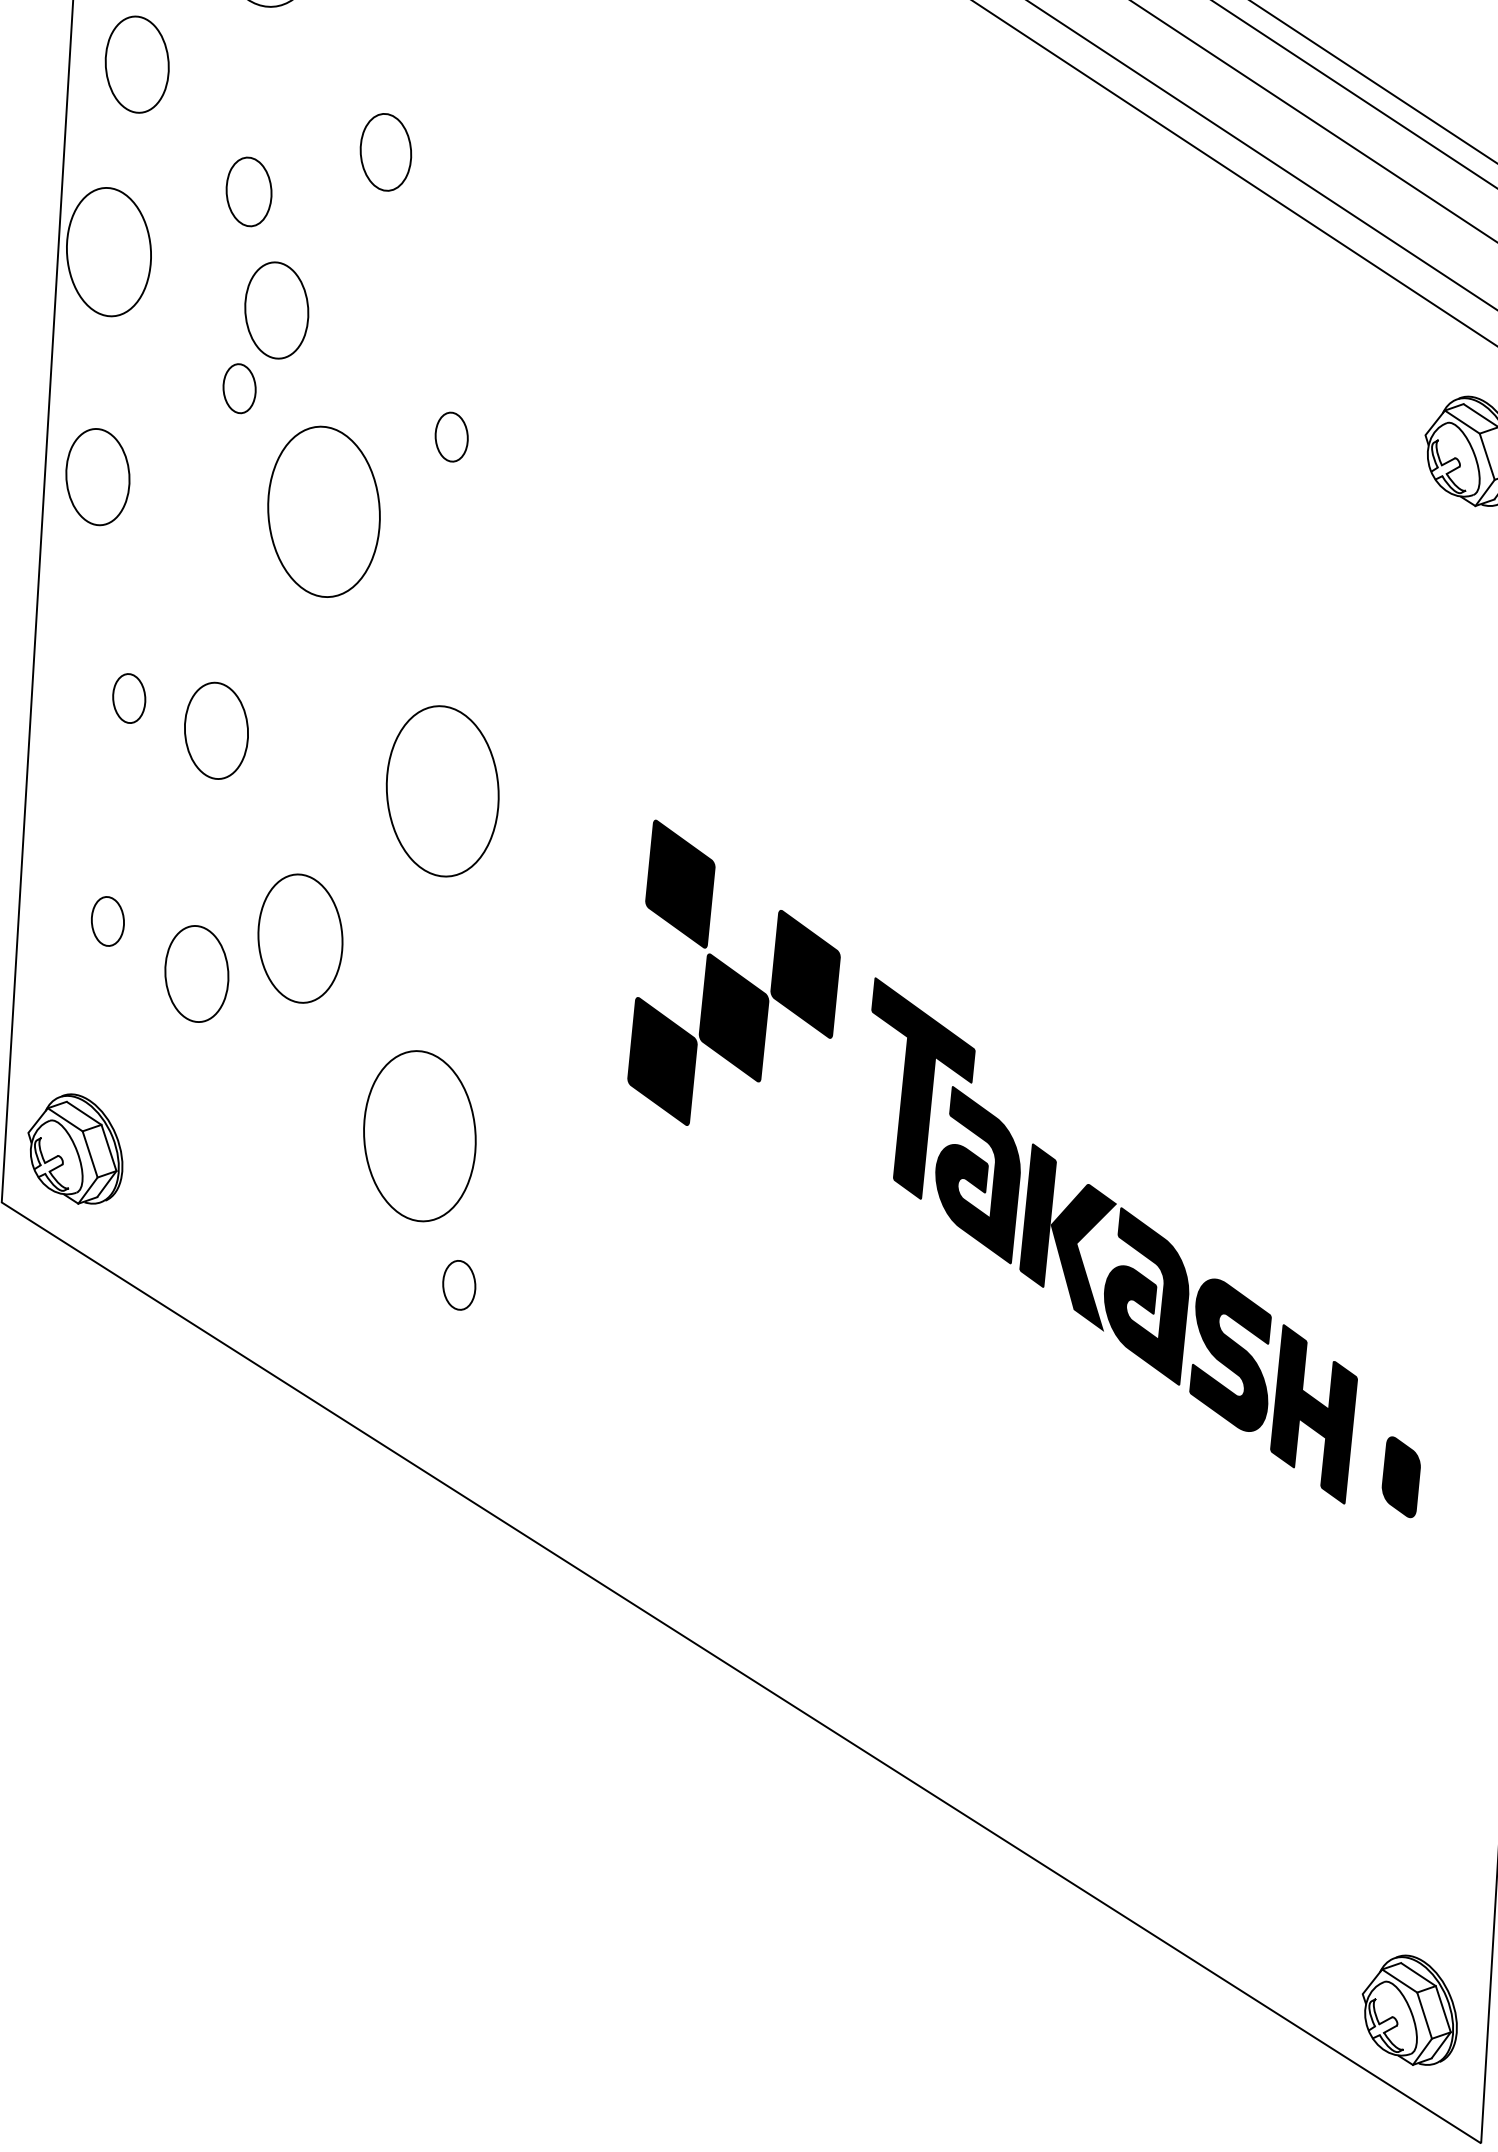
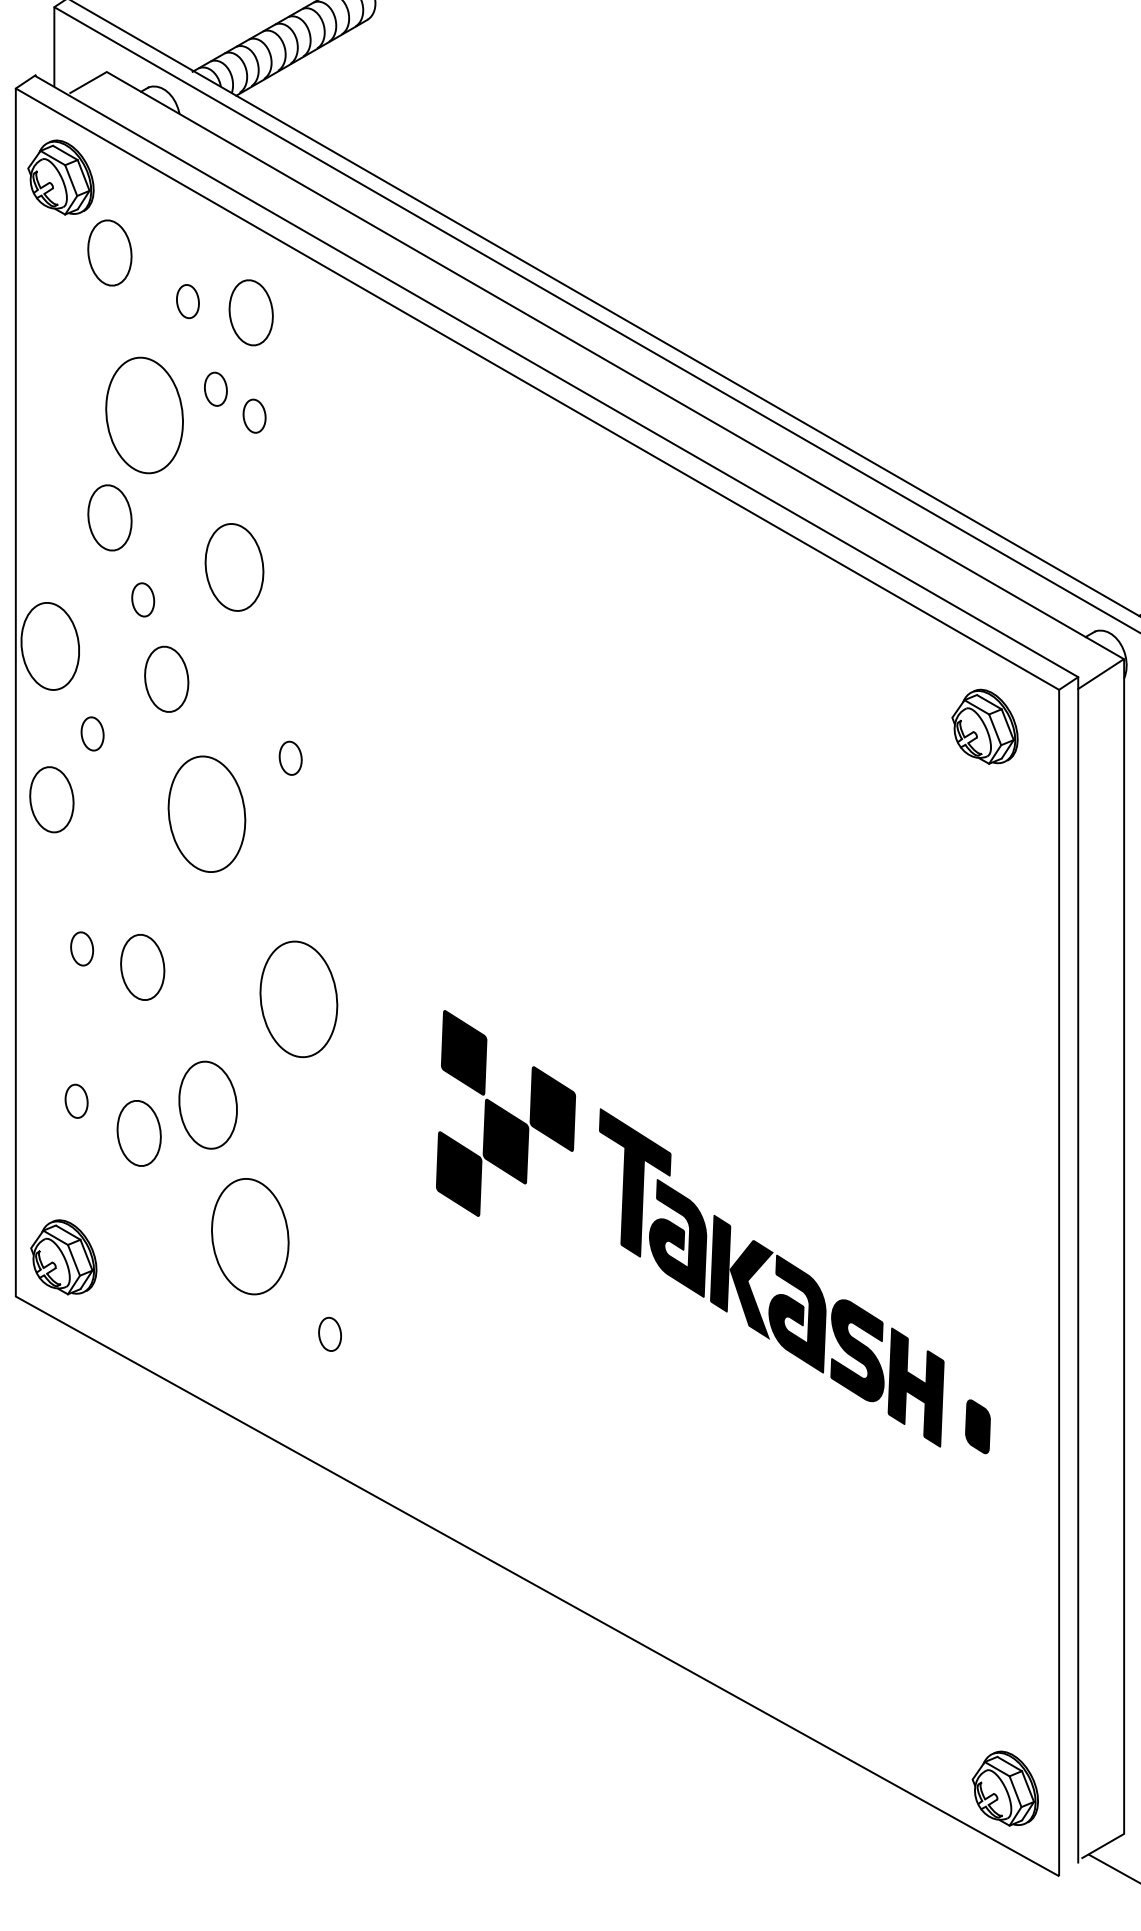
part: (136, 64) -> (109, 517), moved
part: (385, 152) -> (234, 567), size x1.67
part: (249, 191) -> (143, 599), size x0.71
part: (239, 388) -> (92, 733), moved
part: (420, 1136) -> (250, 1236), moved

